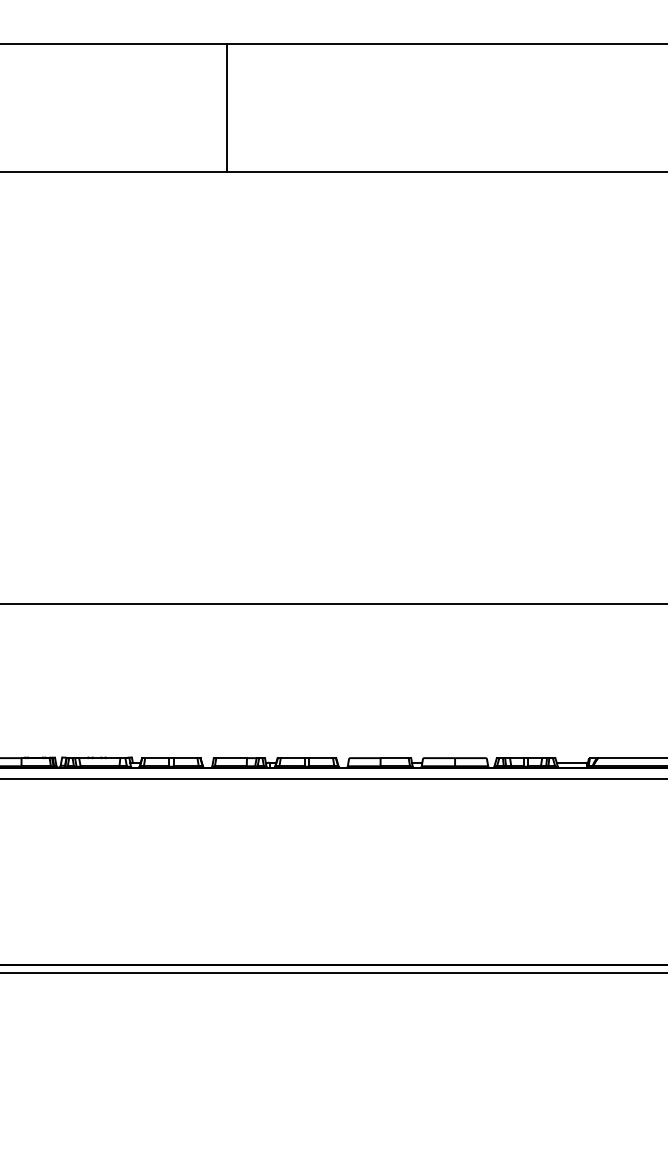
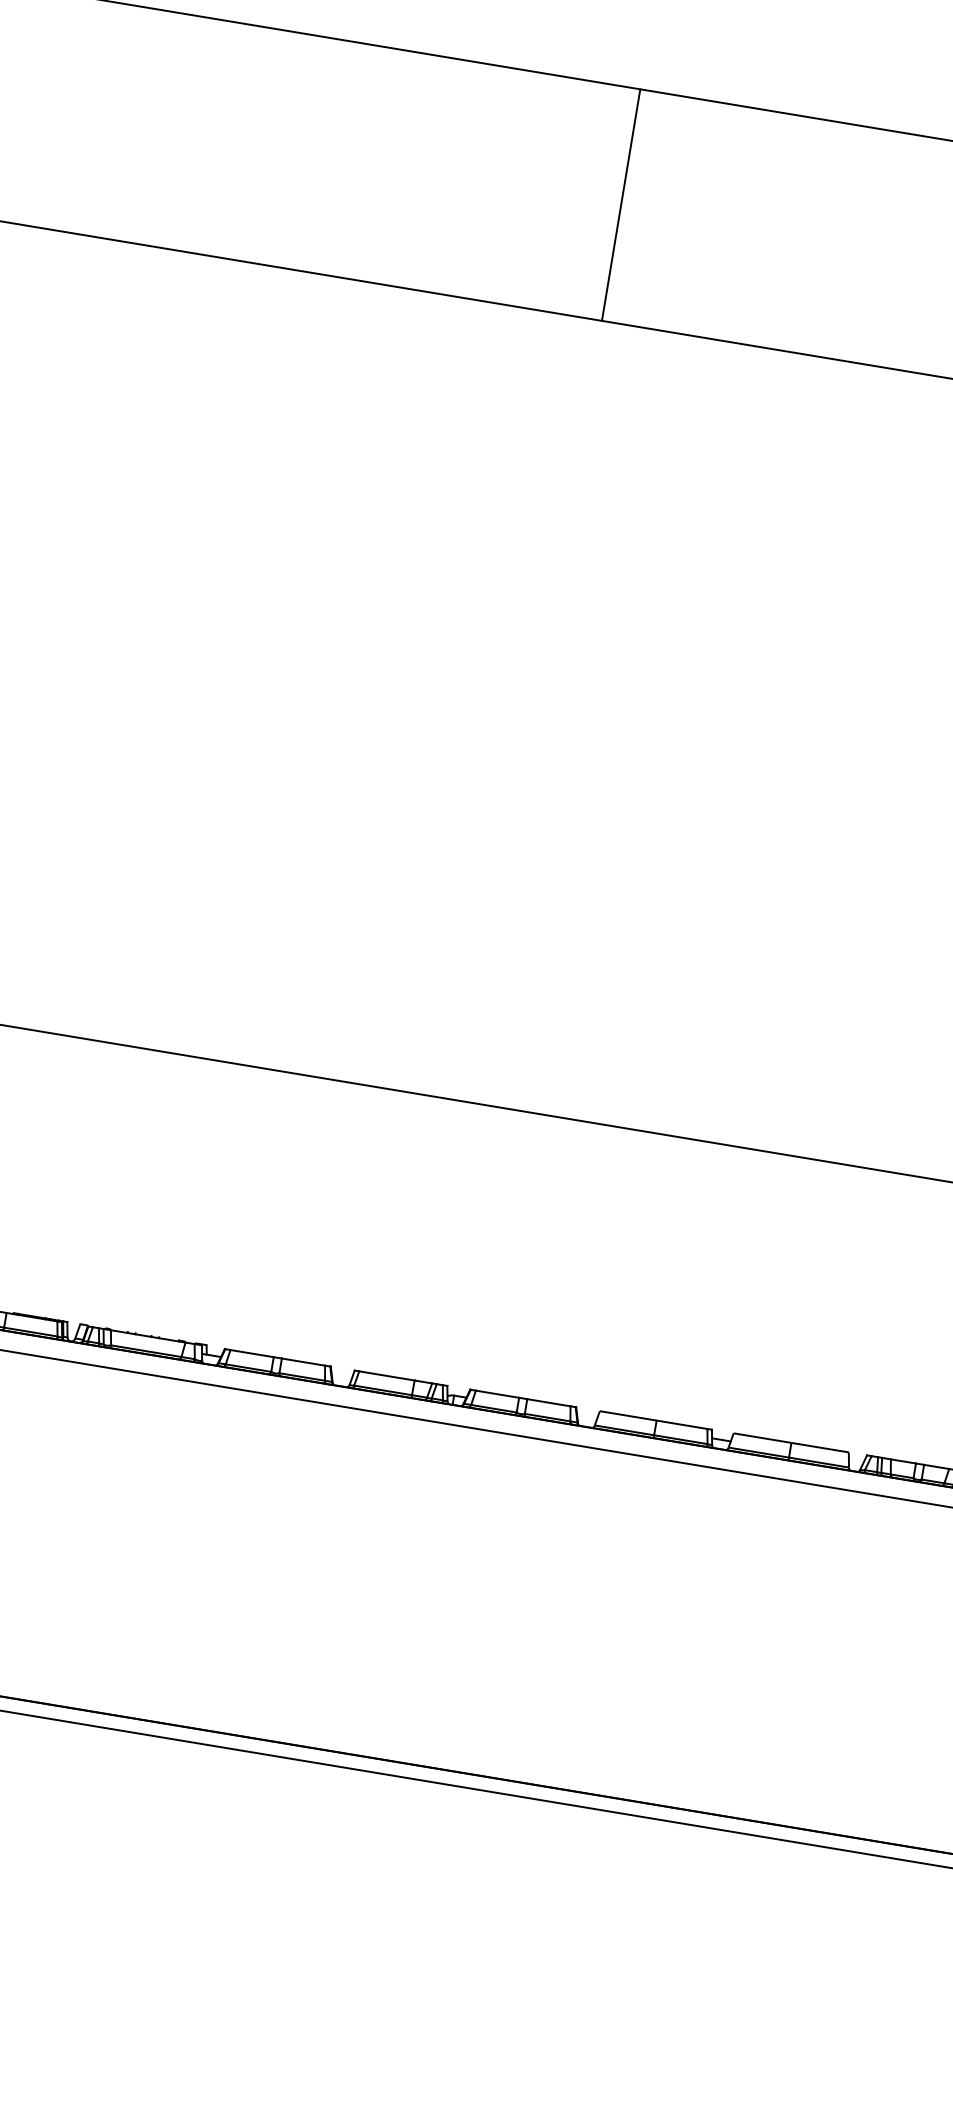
line: (227, 107) -> (621, 204), moved

